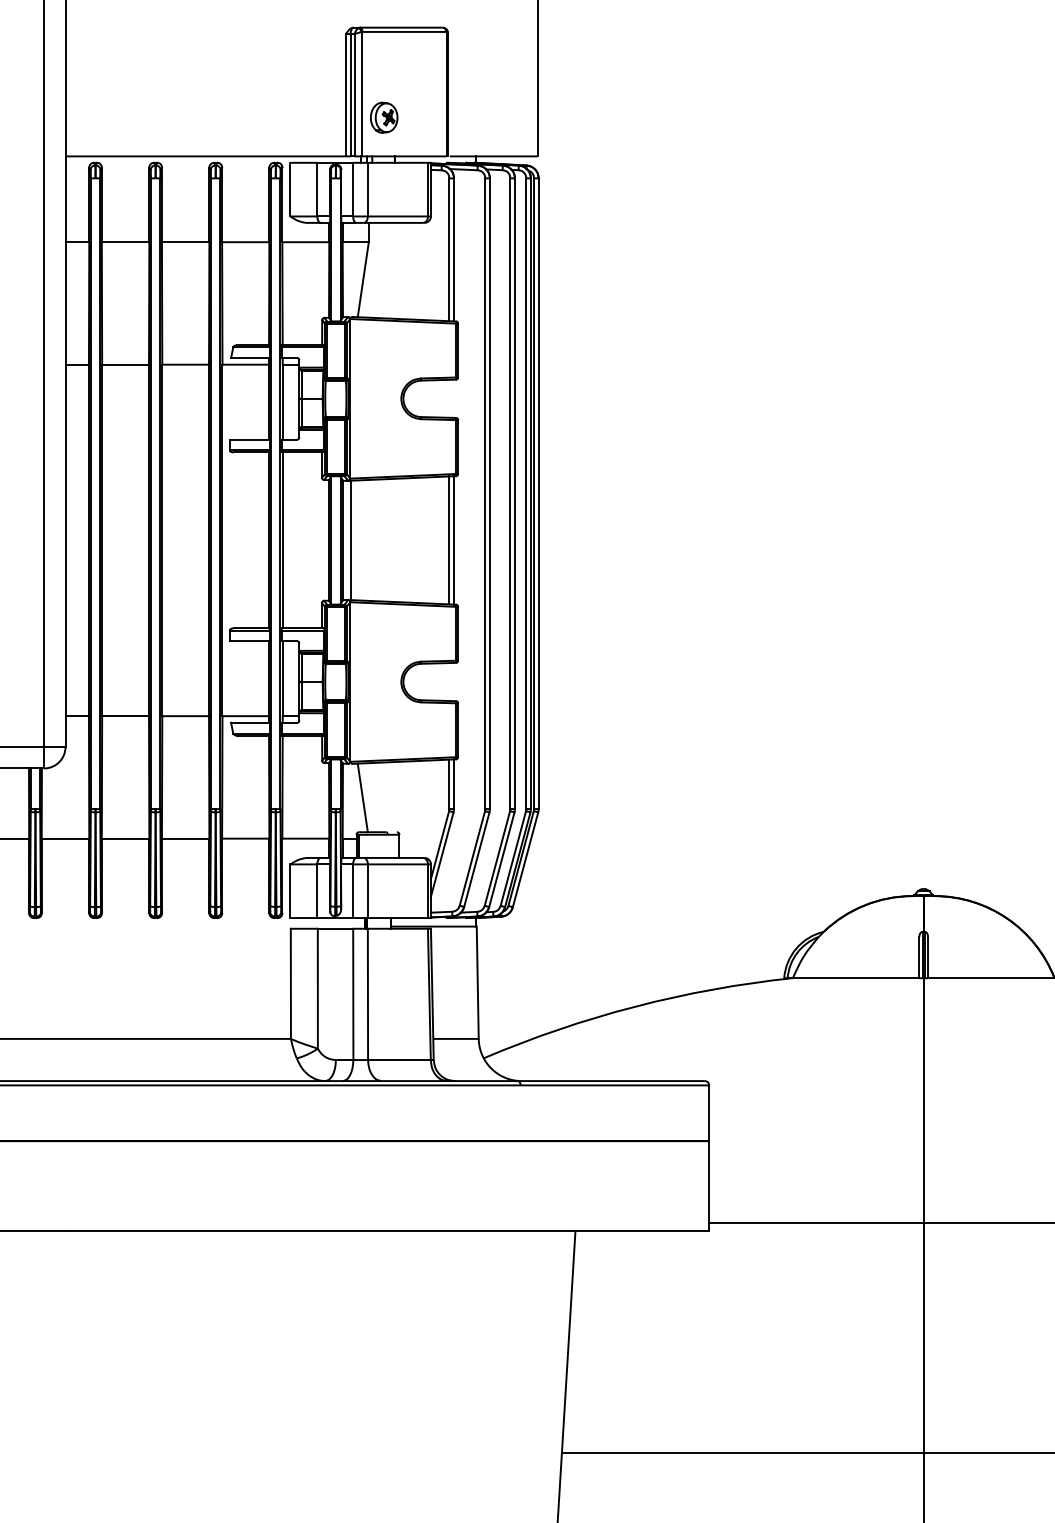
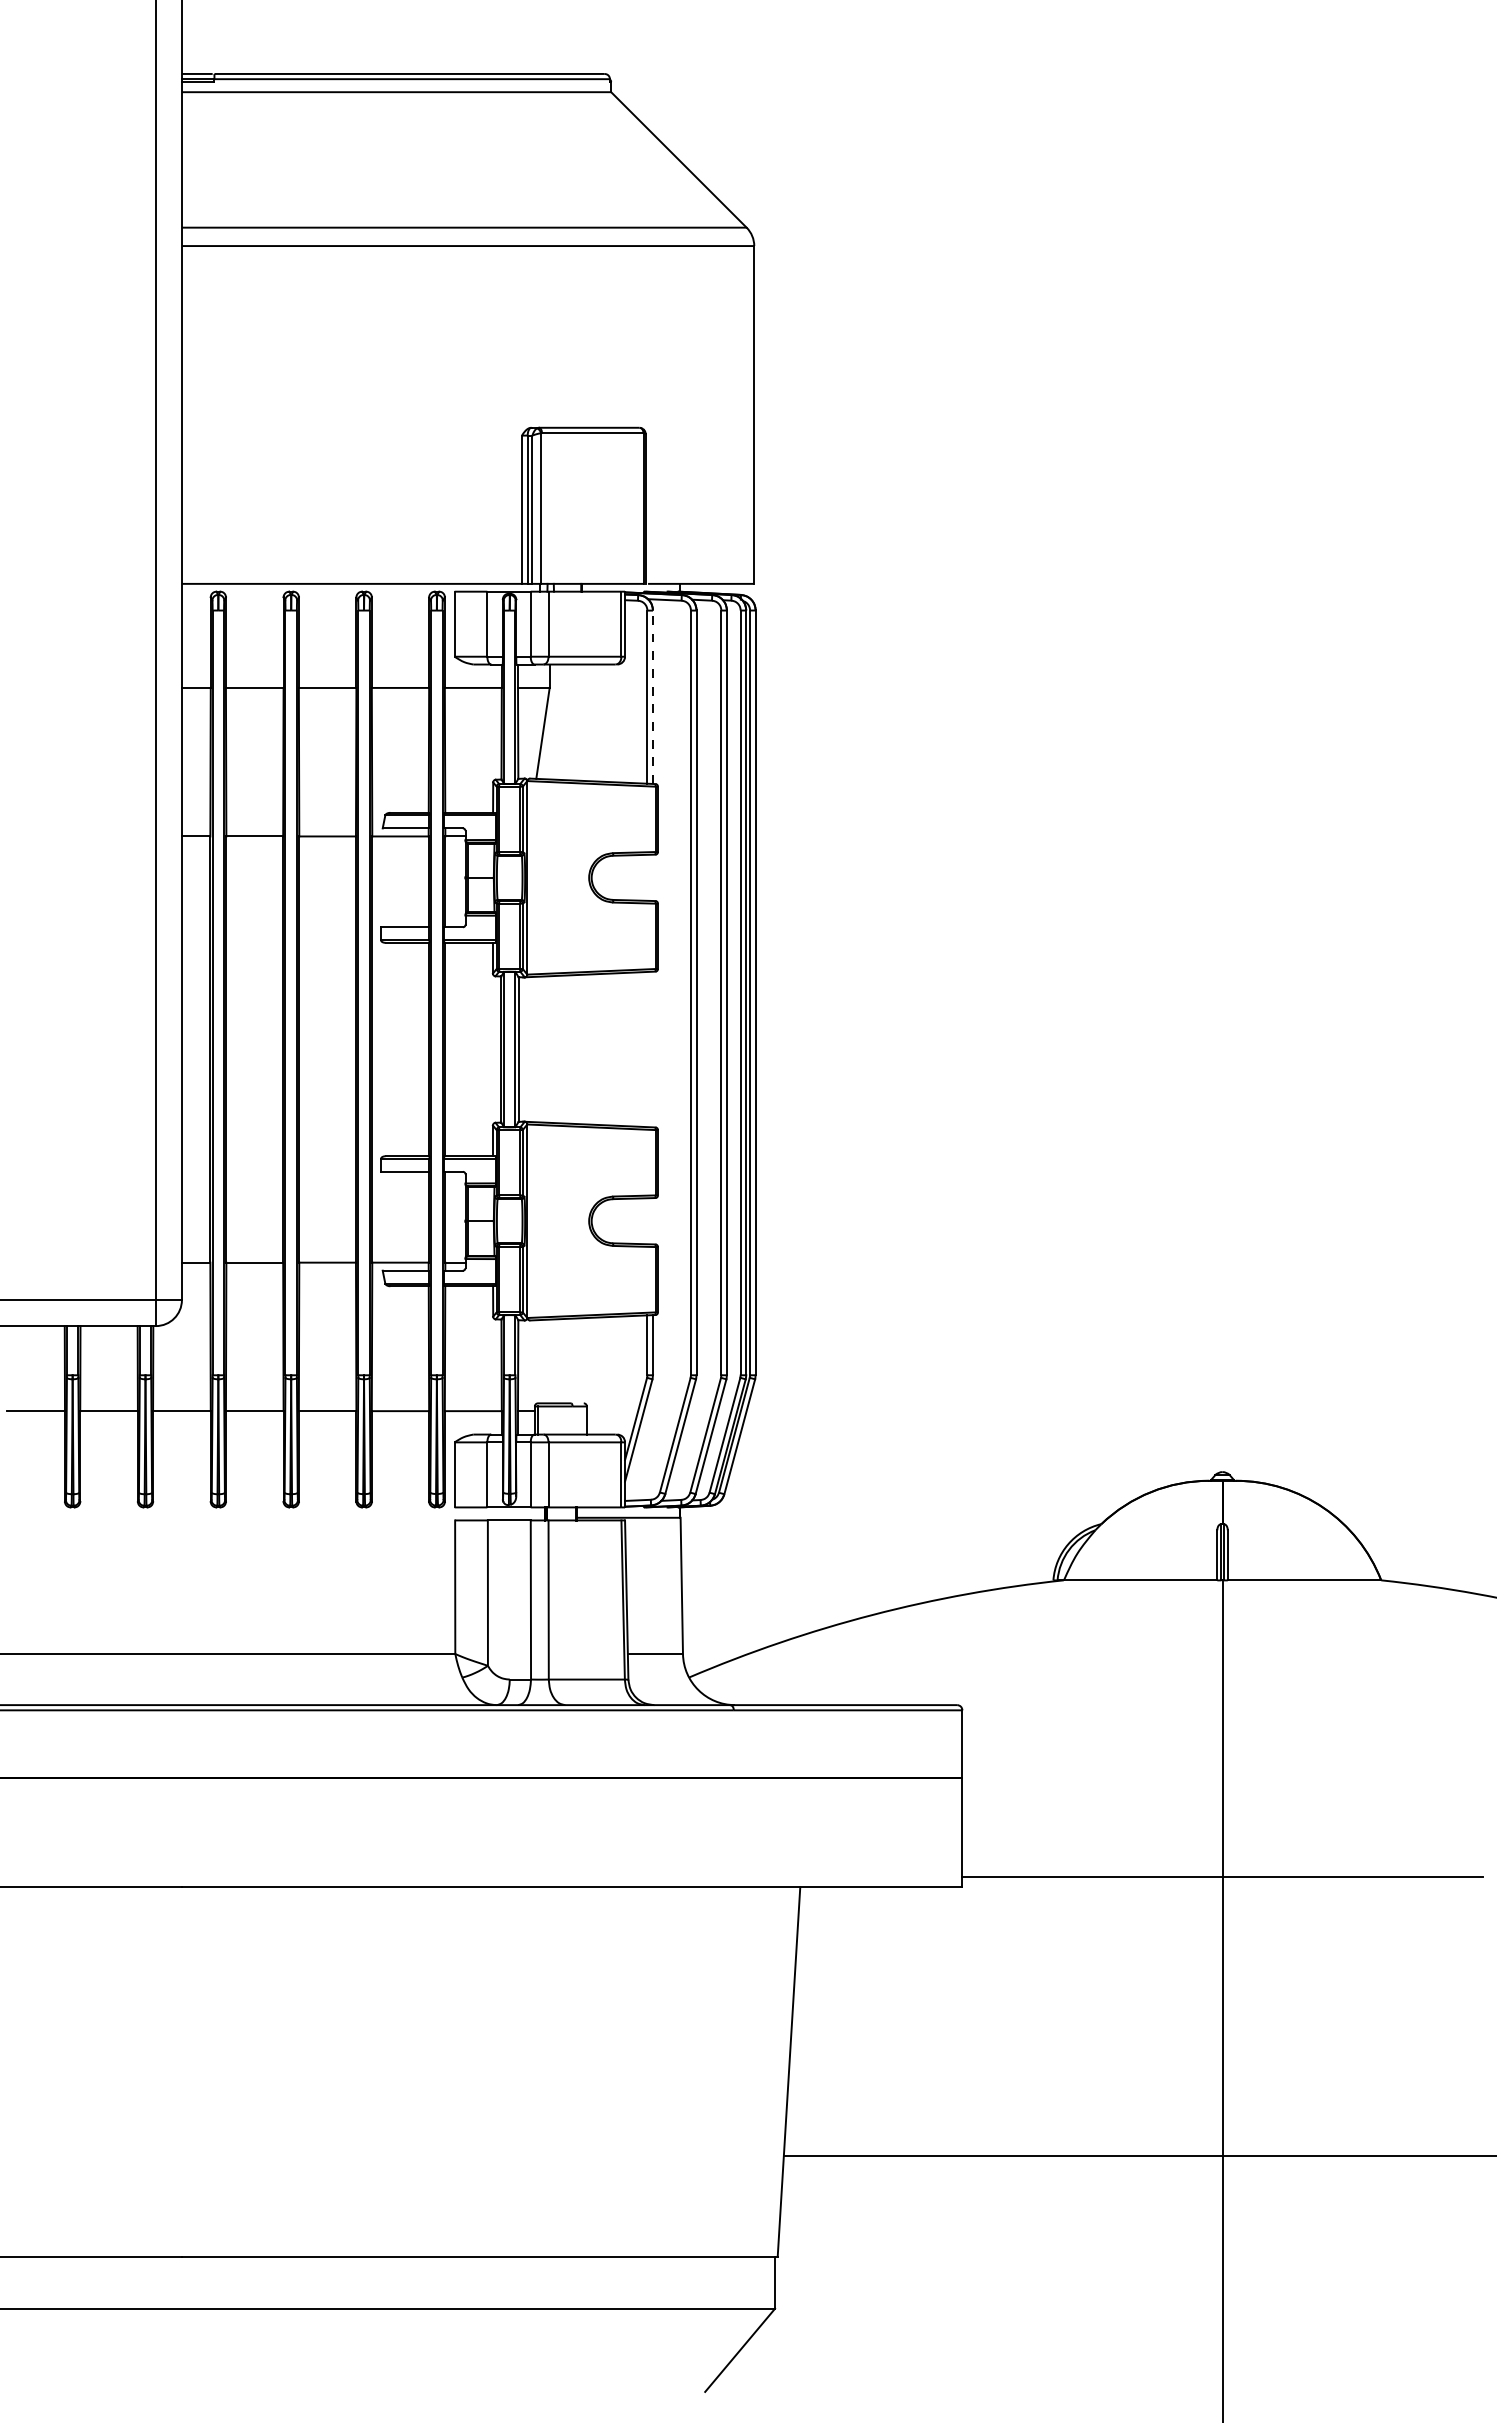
part: (384, 117) -> (568, 536), removed
line: (454, 250) -> (653, 697), solid -> dashed
line: (350, 540) -> (527, 1049), removed
line: (449, 540) -> (647, 1049), removed
line: (454, 540) -> (653, 1049), removed
line: (362, 797) -> (542, 1361), removed

